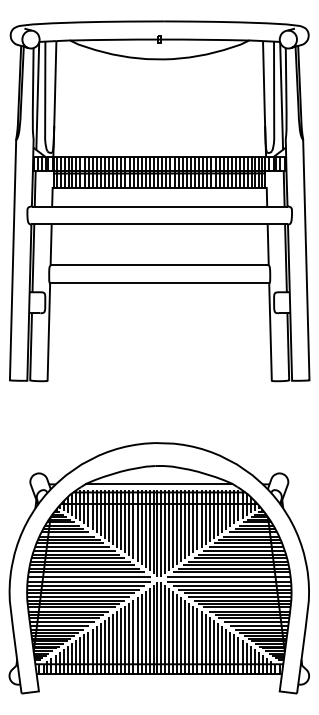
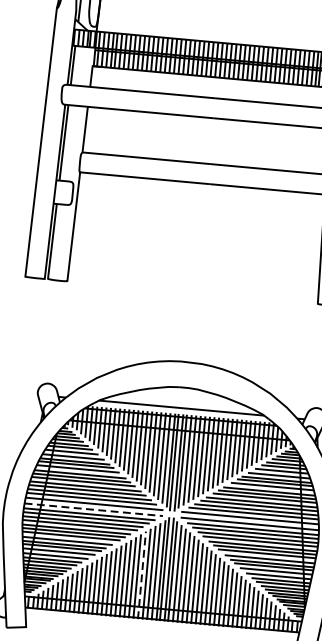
line: (89, 581) -> (93, 509), solid -> dashed
line: (137, 635) -> (141, 574), solid -> dashed

